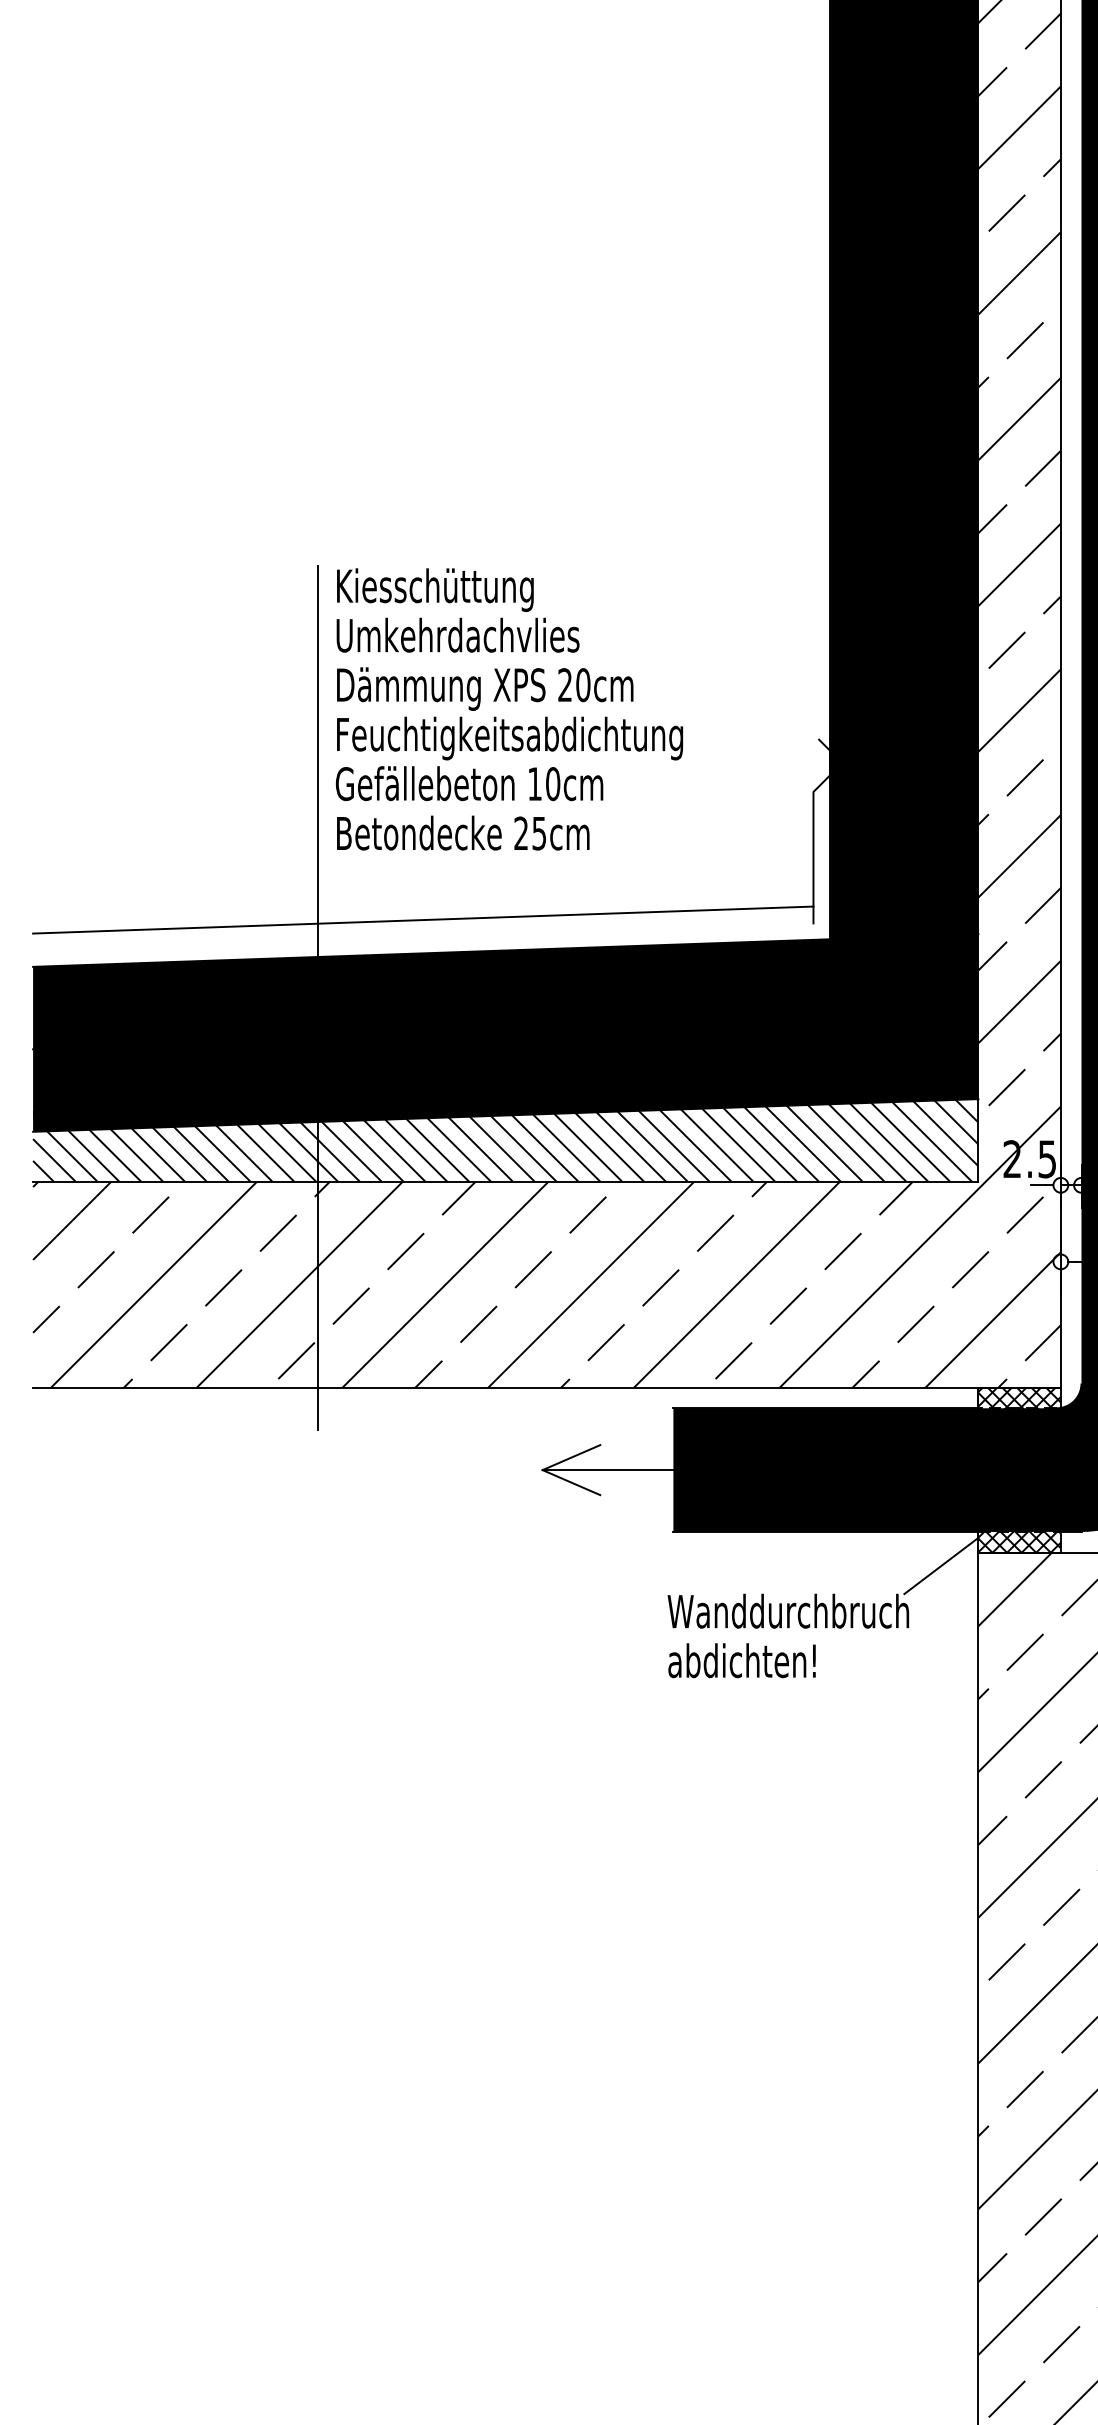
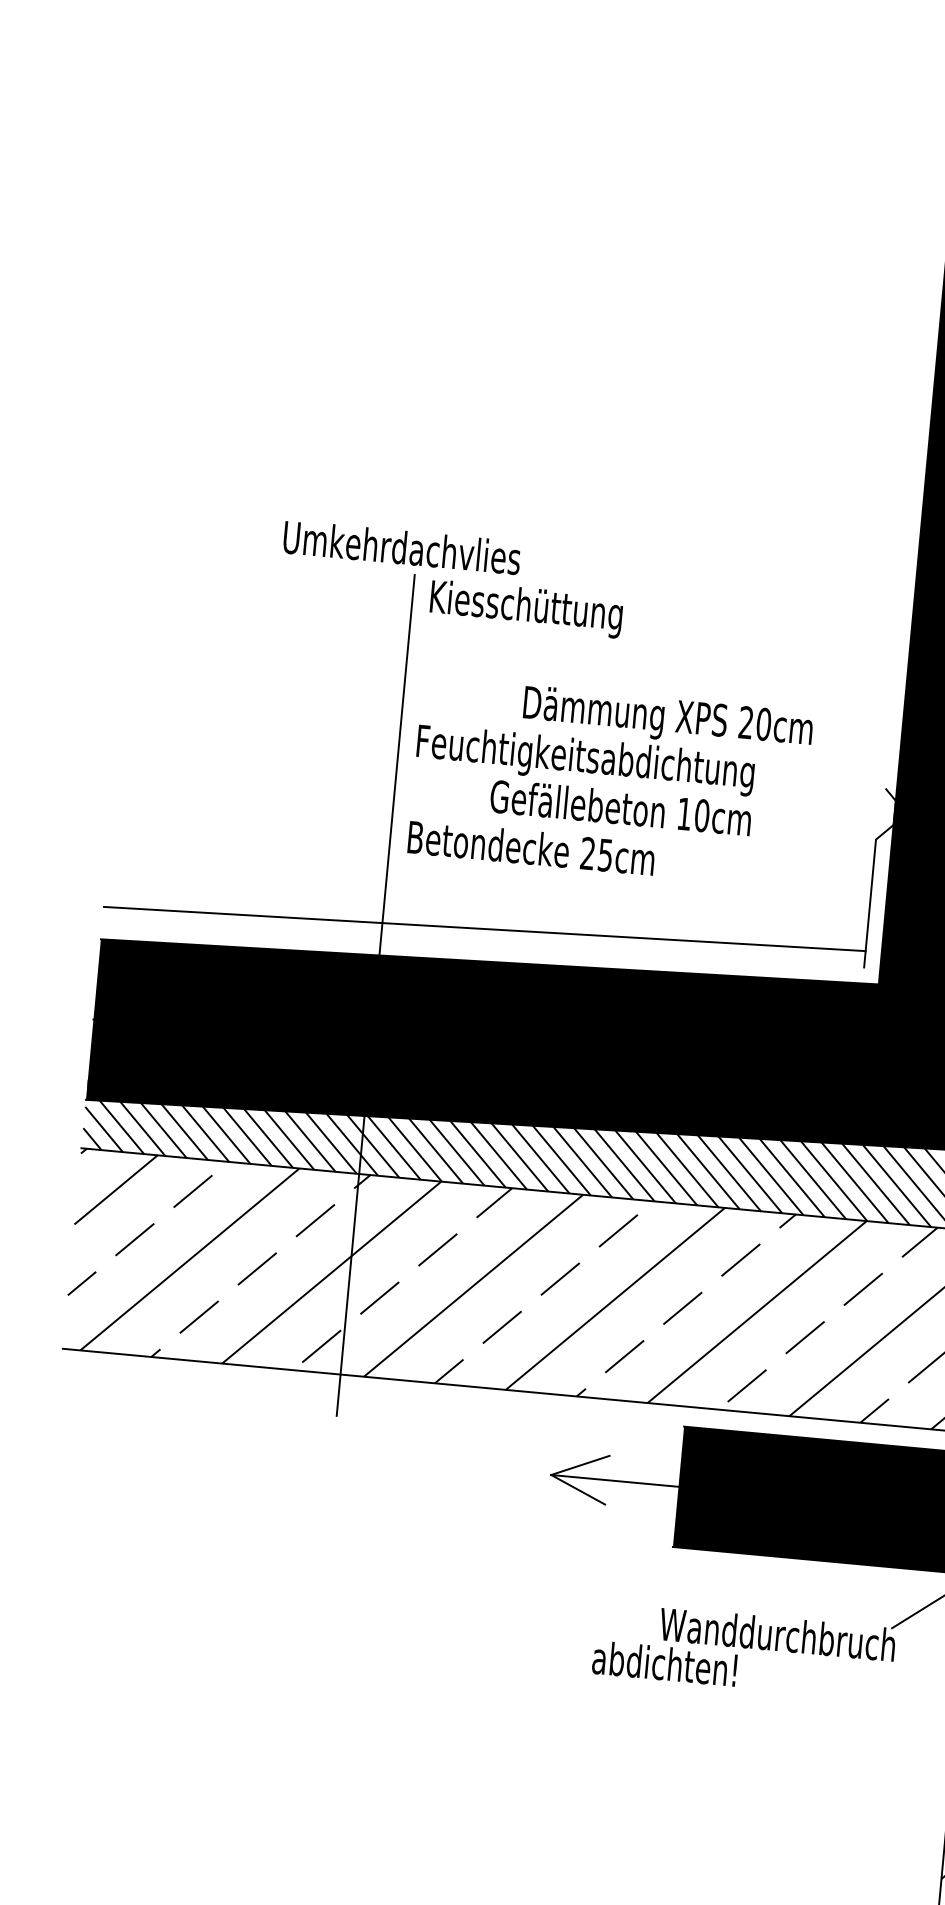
text: (457, 634) -> (401, 546), moved
text: (485, 688) -> (668, 718), moved
text: (469, 783) -> (620, 807), moved
text: (741, 1660) -> (664, 1663), moved

